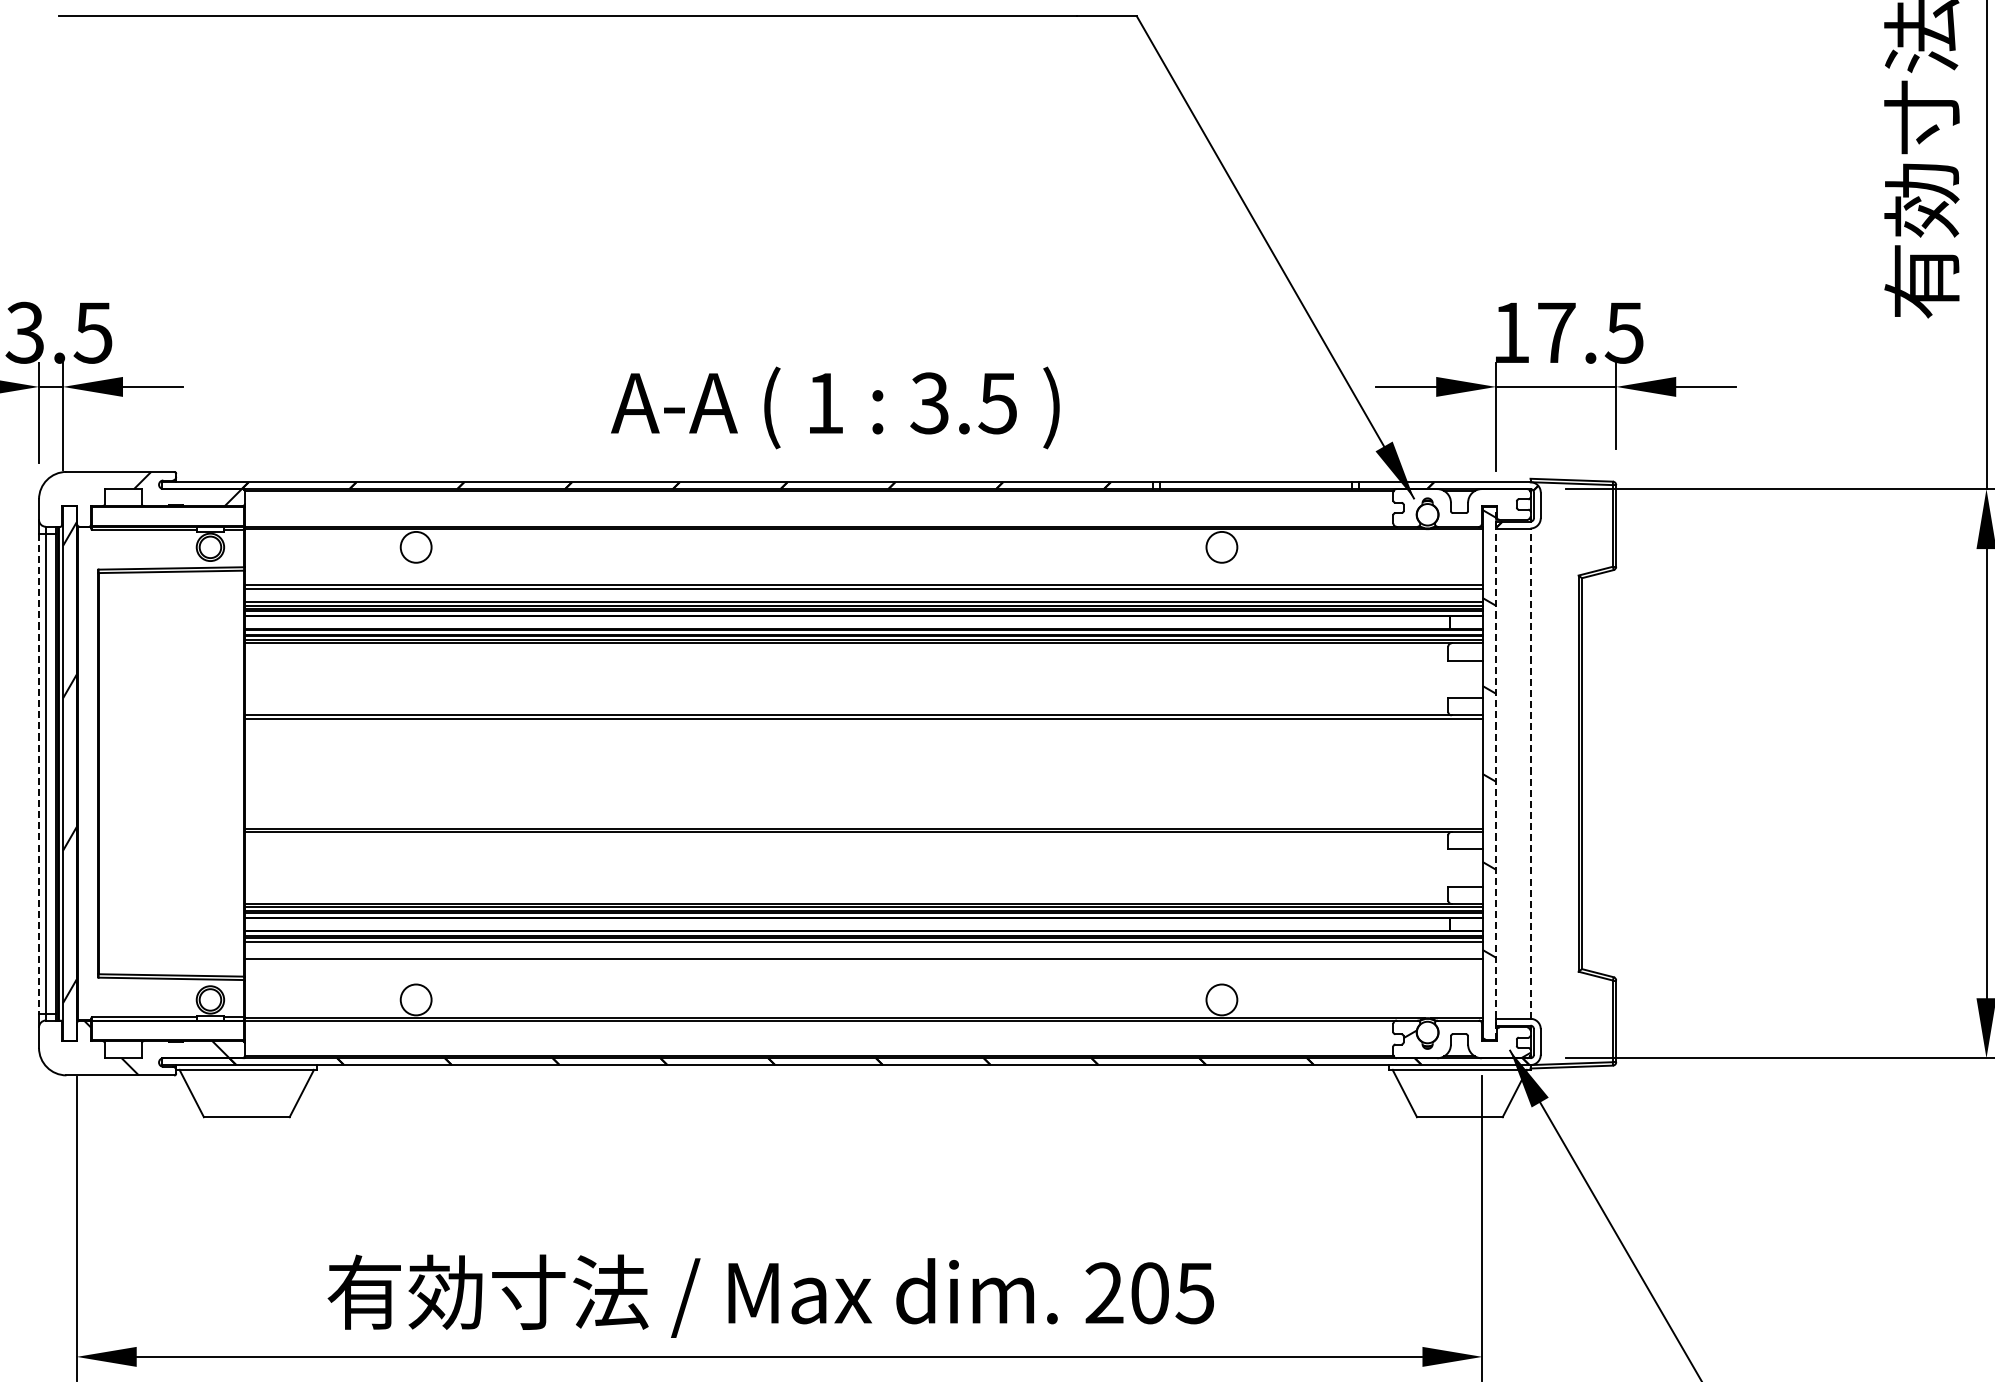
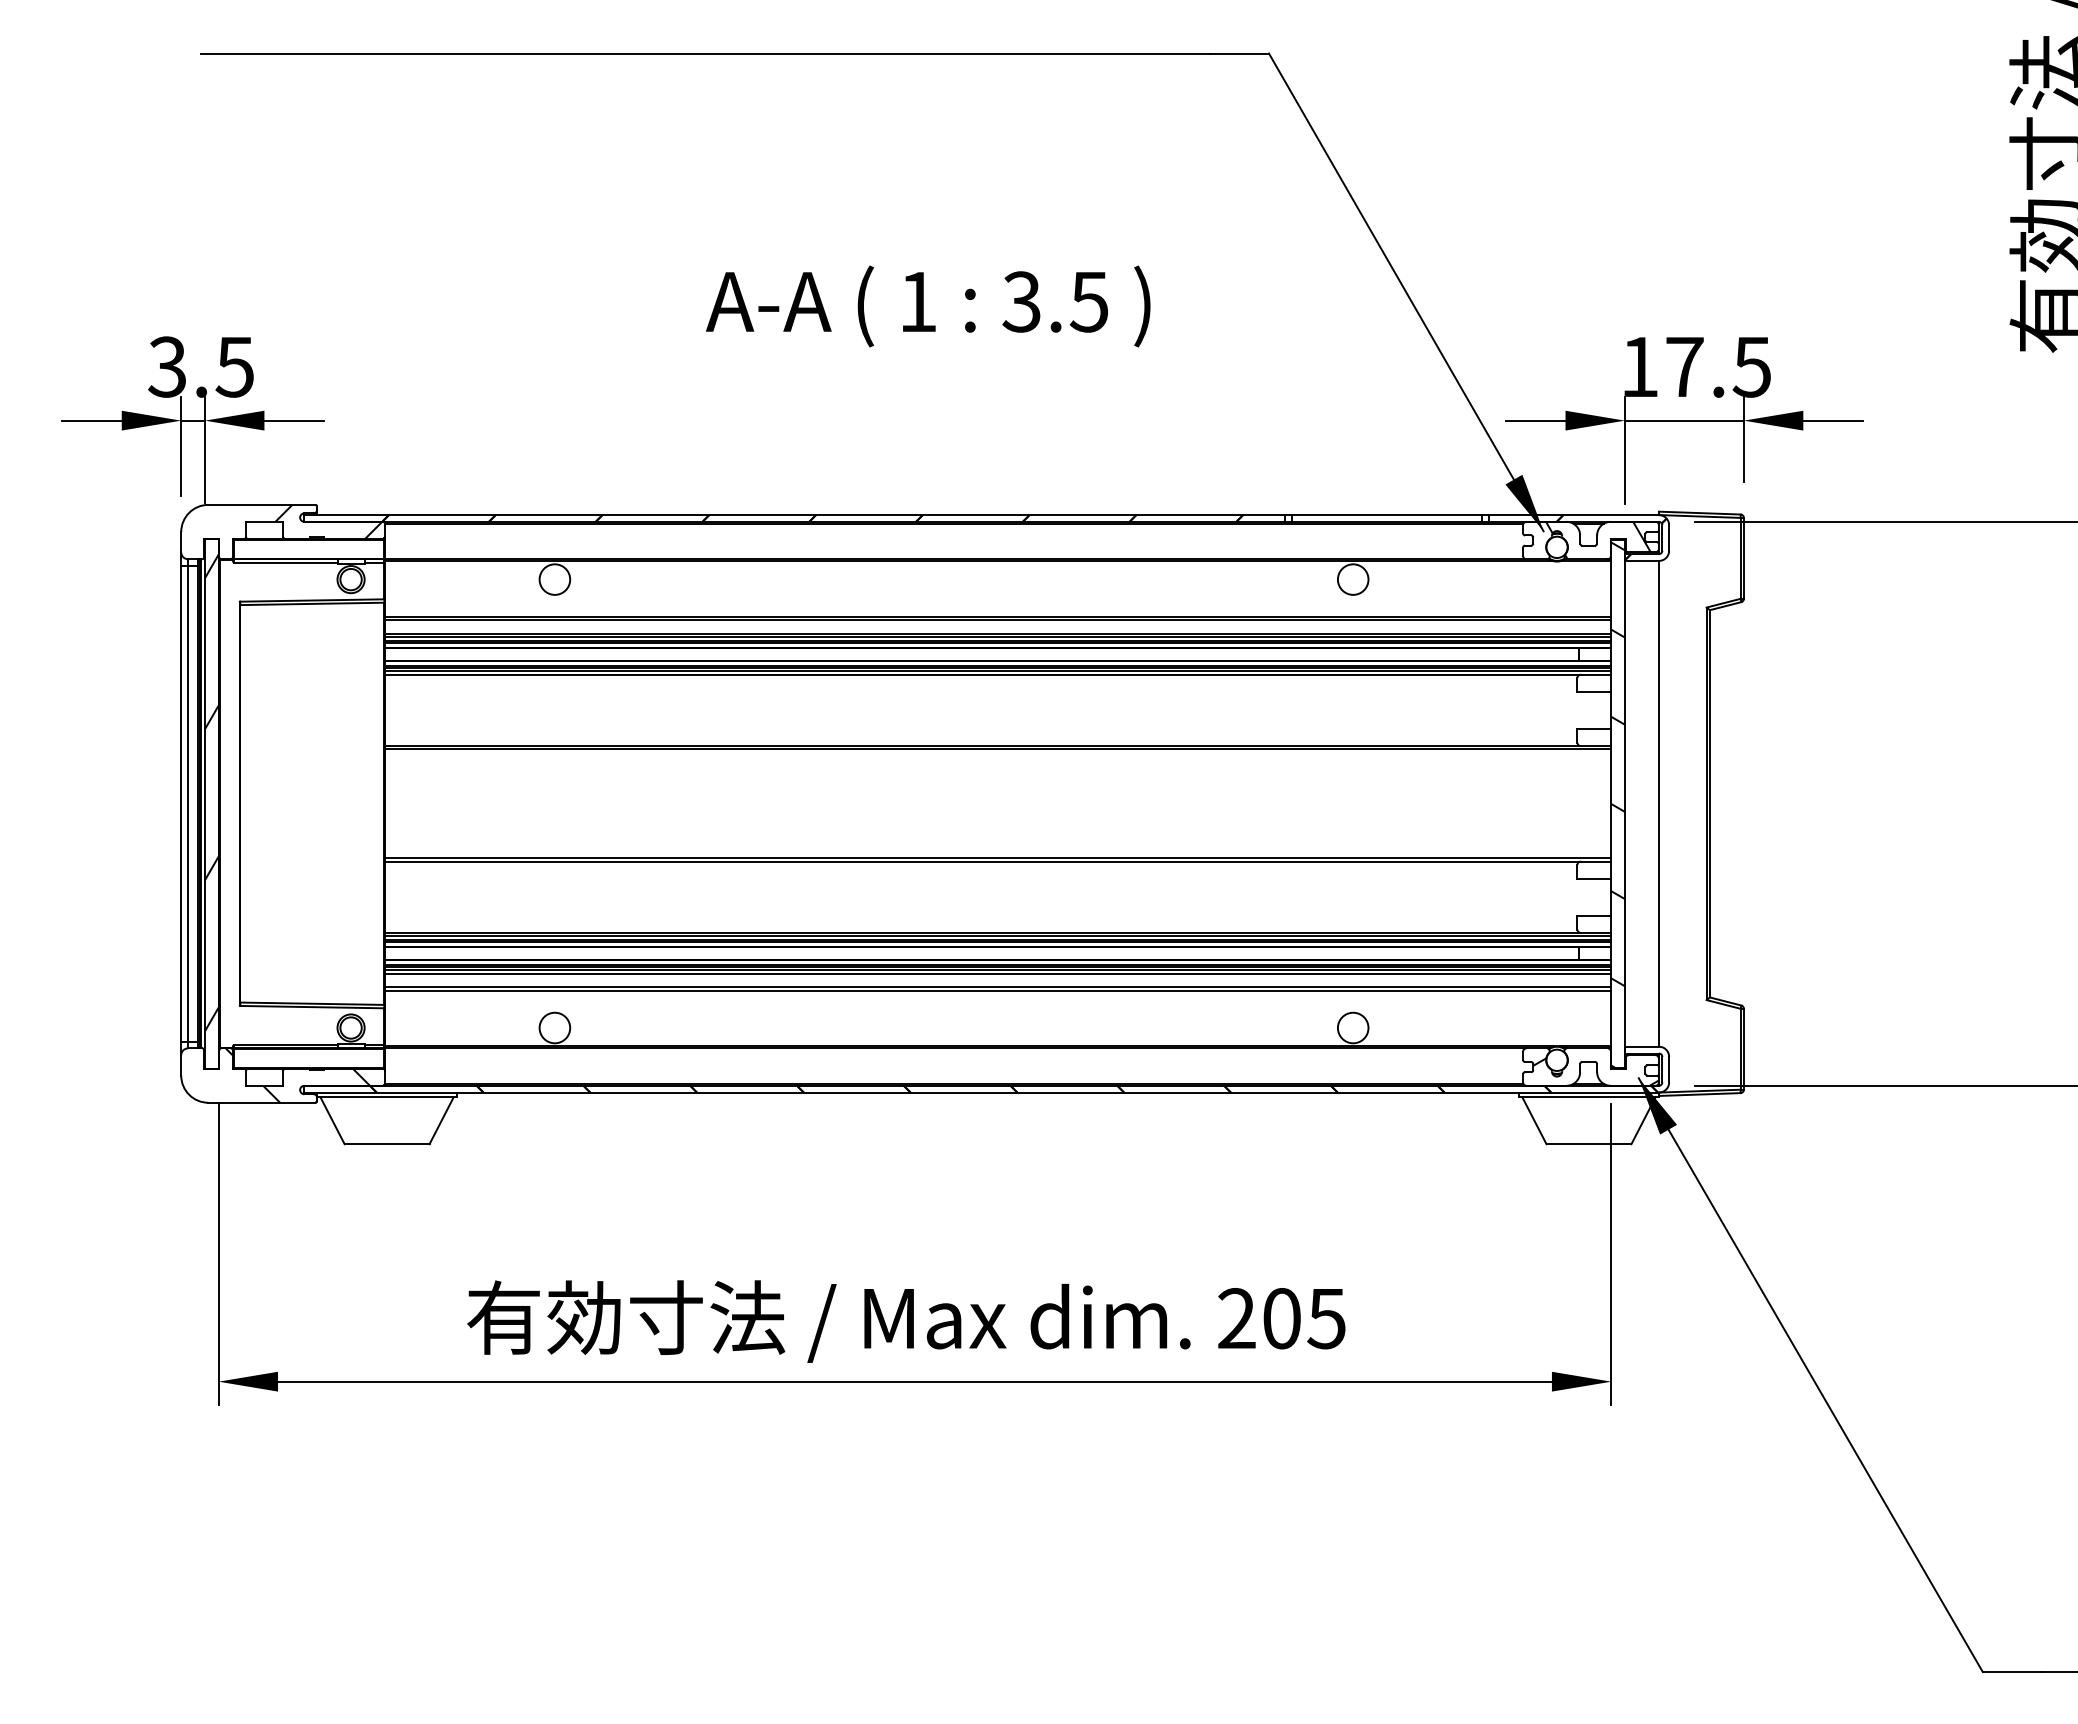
text: (835, 407) -> (928, 306), moved
hatch: (1469, 507) -> (1598, 540), added
line: (39, 773) -> (181, 803), dashed -> solid
line: (1495, 773) -> (1624, 803), dashed -> solid
line: (1530, 773) -> (1658, 803), dashed -> solid
line: (863, 944) -> (998, 973), added
line: (863, 962) -> (998, 990), added

